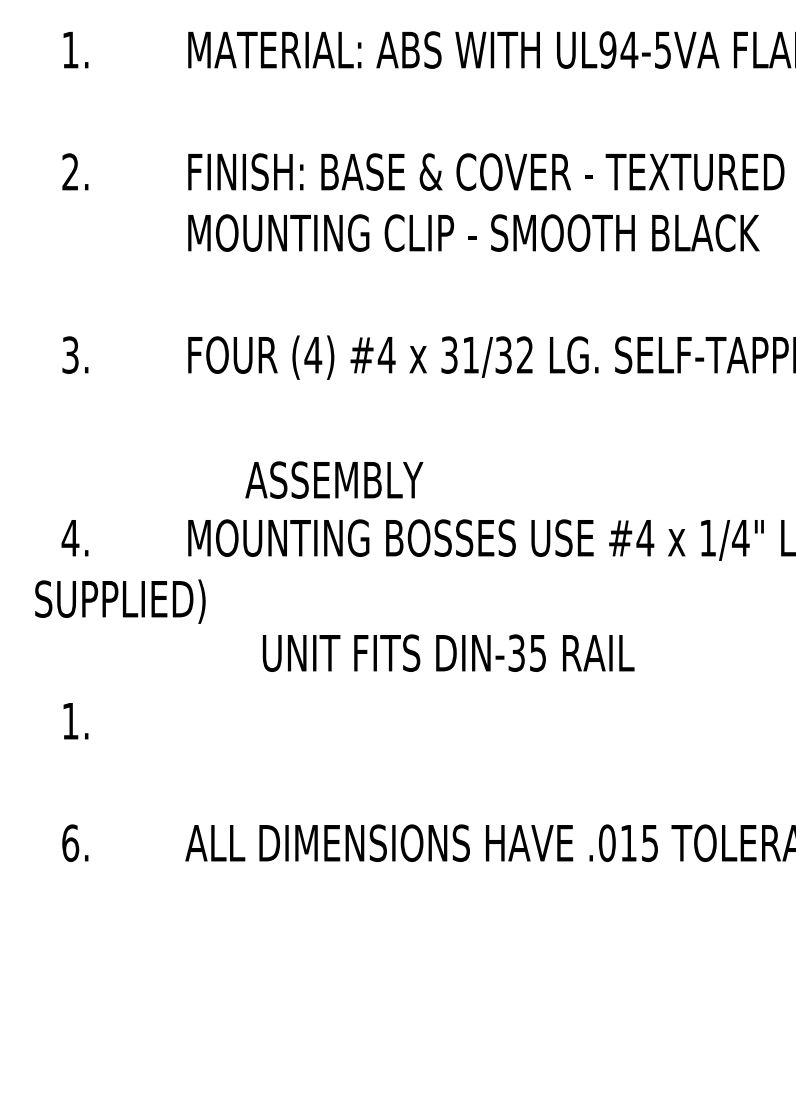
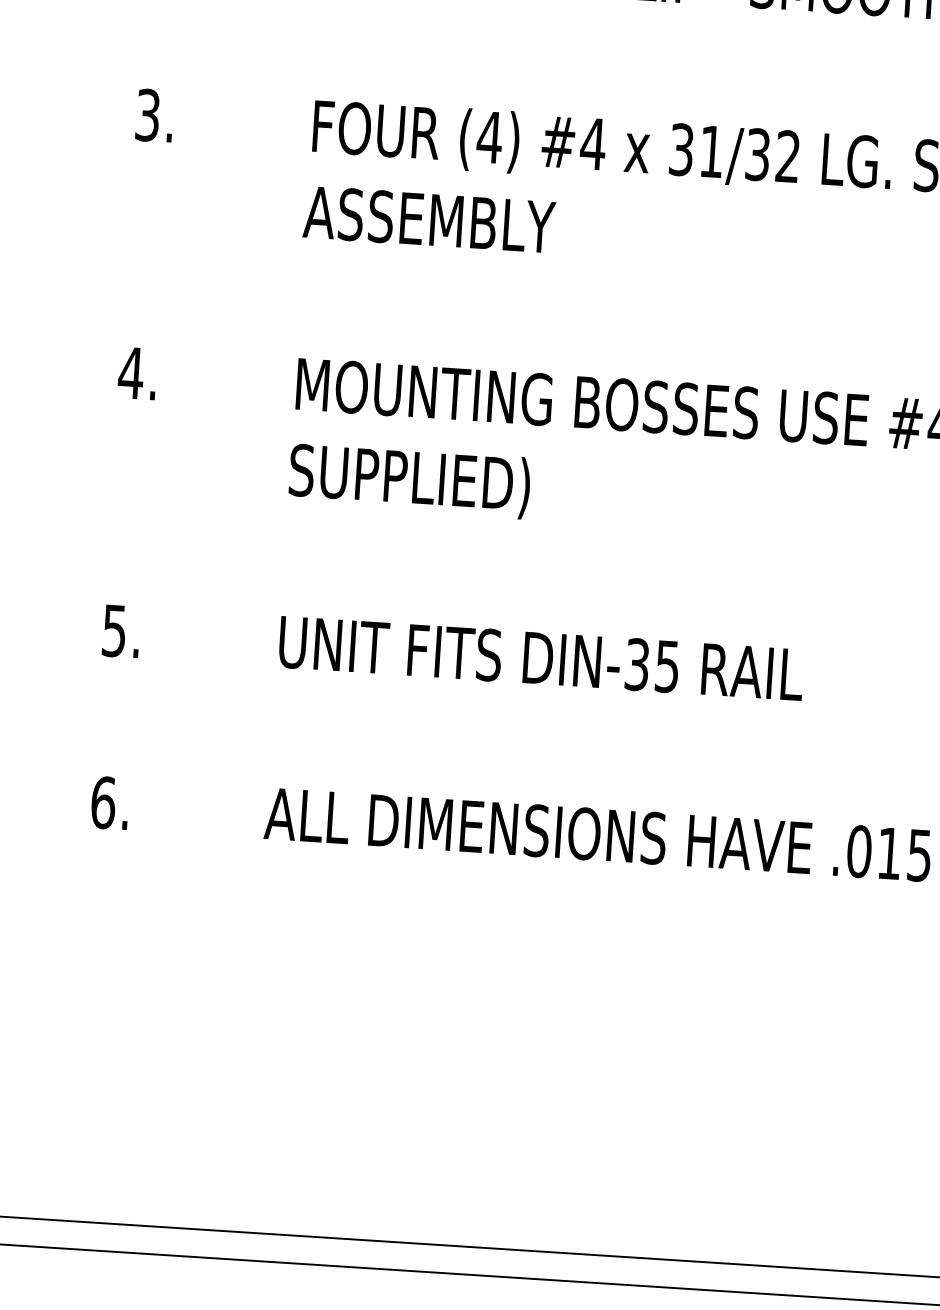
text: (334, 479) -> (429, 218), moved
text: (120, 601) -> (409, 480), moved
text: (448, 652) -> (541, 657), moved
text: (70, 721) -> (114, 631), 1. -> 5.

